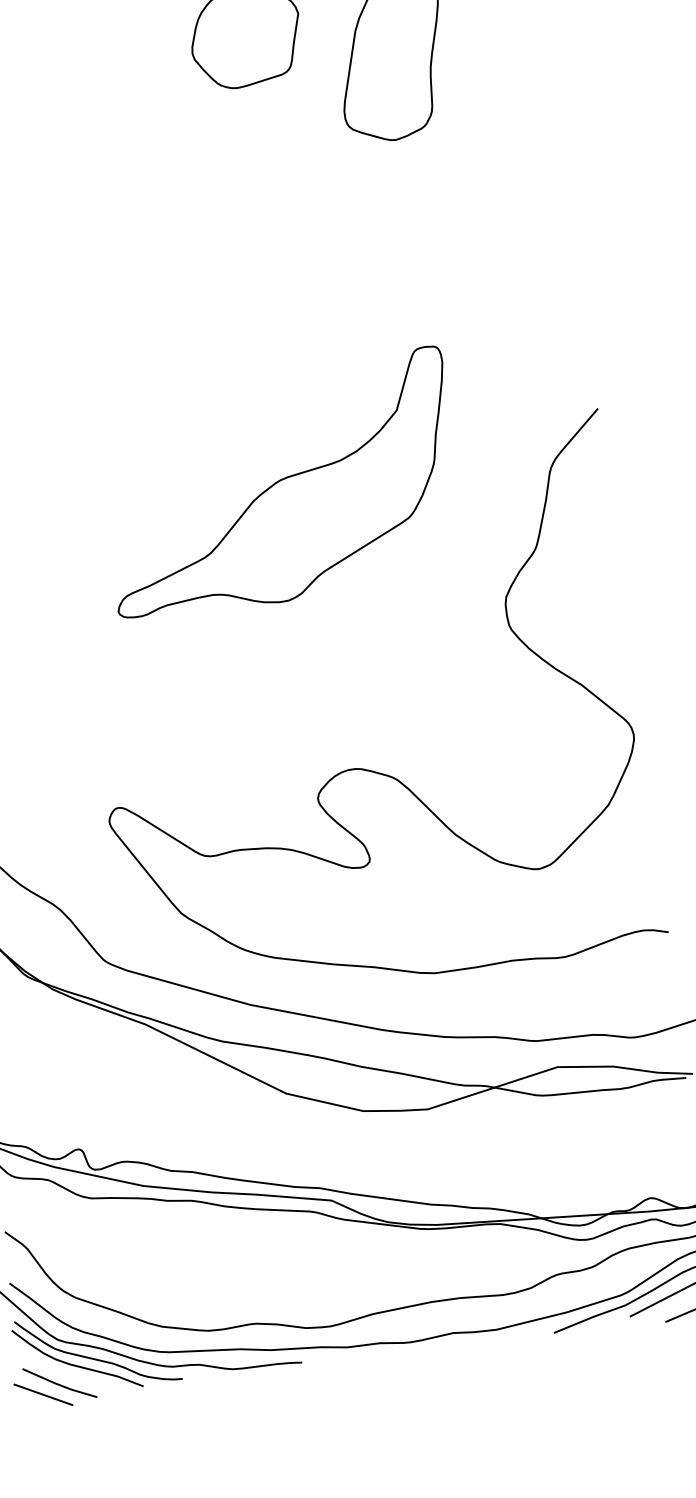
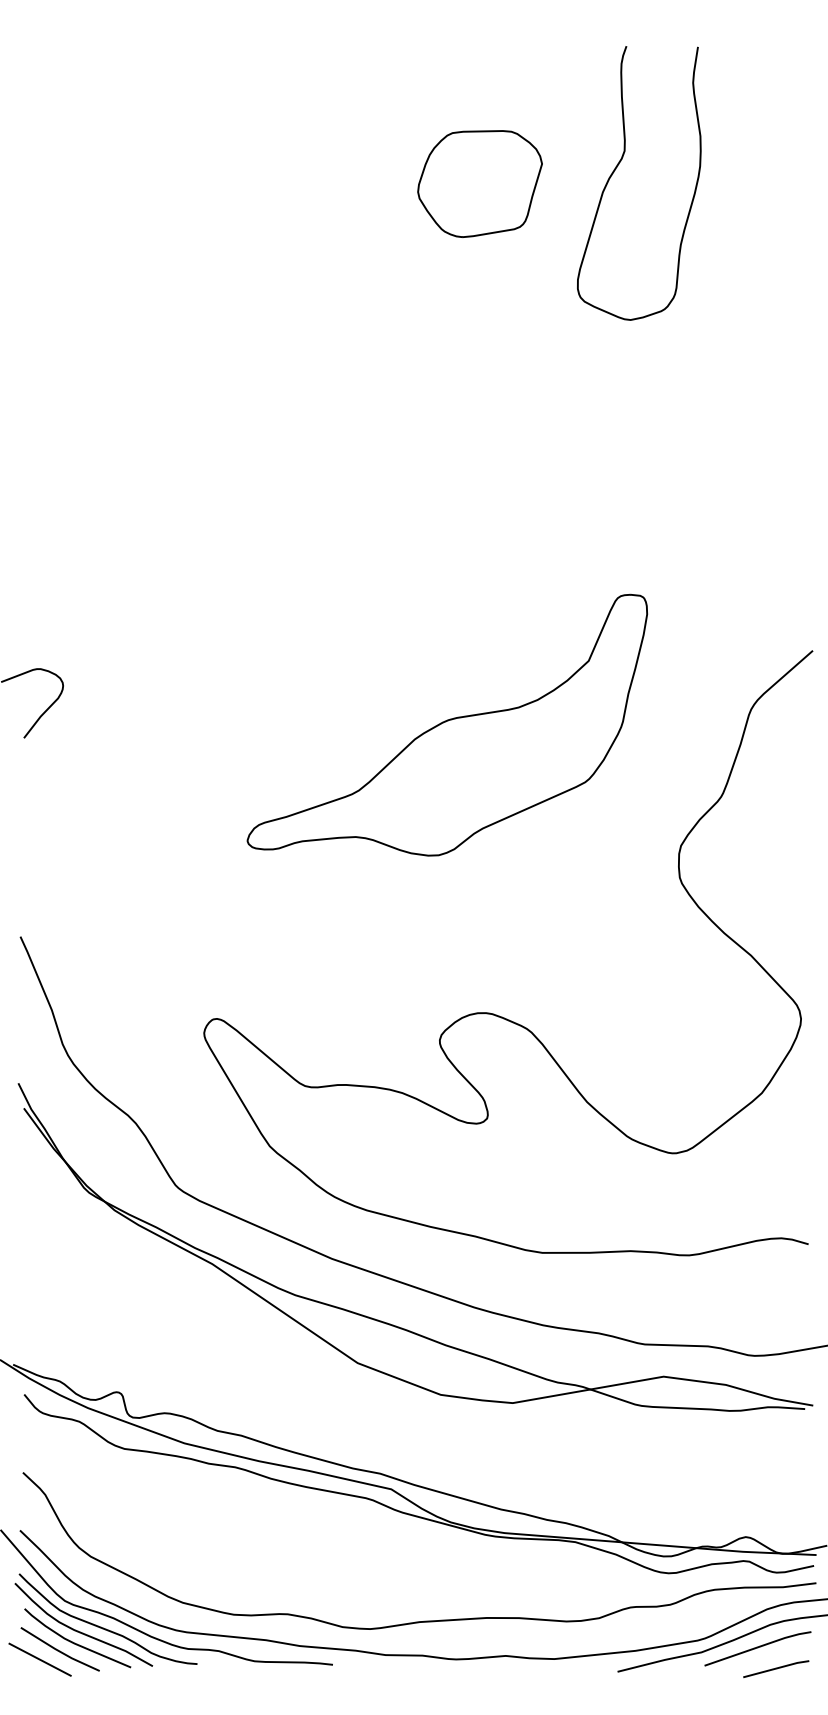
part: (280, 484) -> (447, 724), moved
curve: (71, 1375) -> (74, 1642), added

